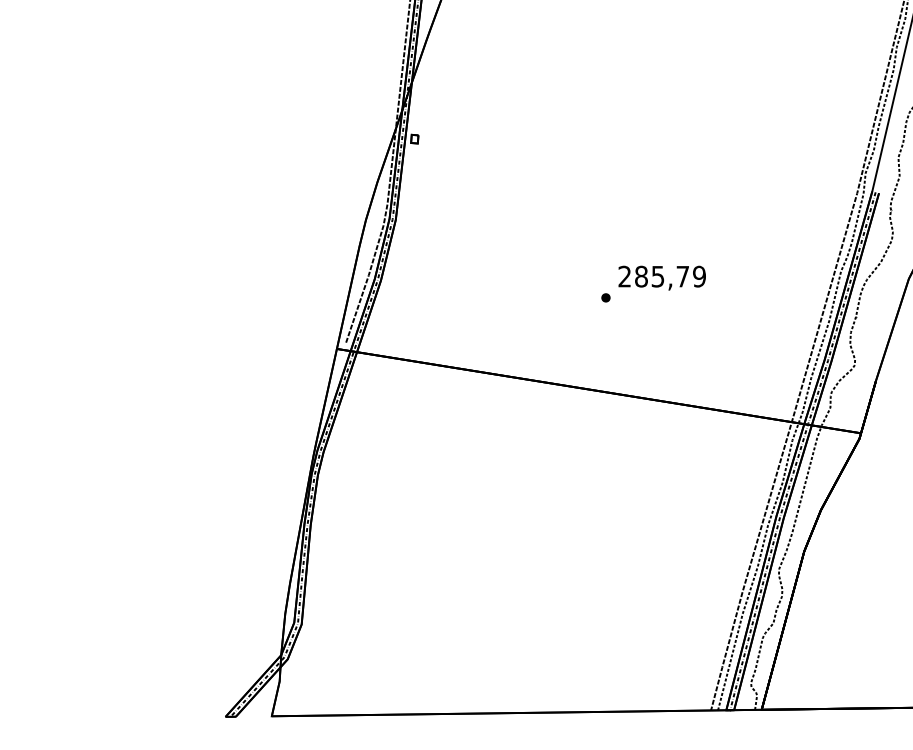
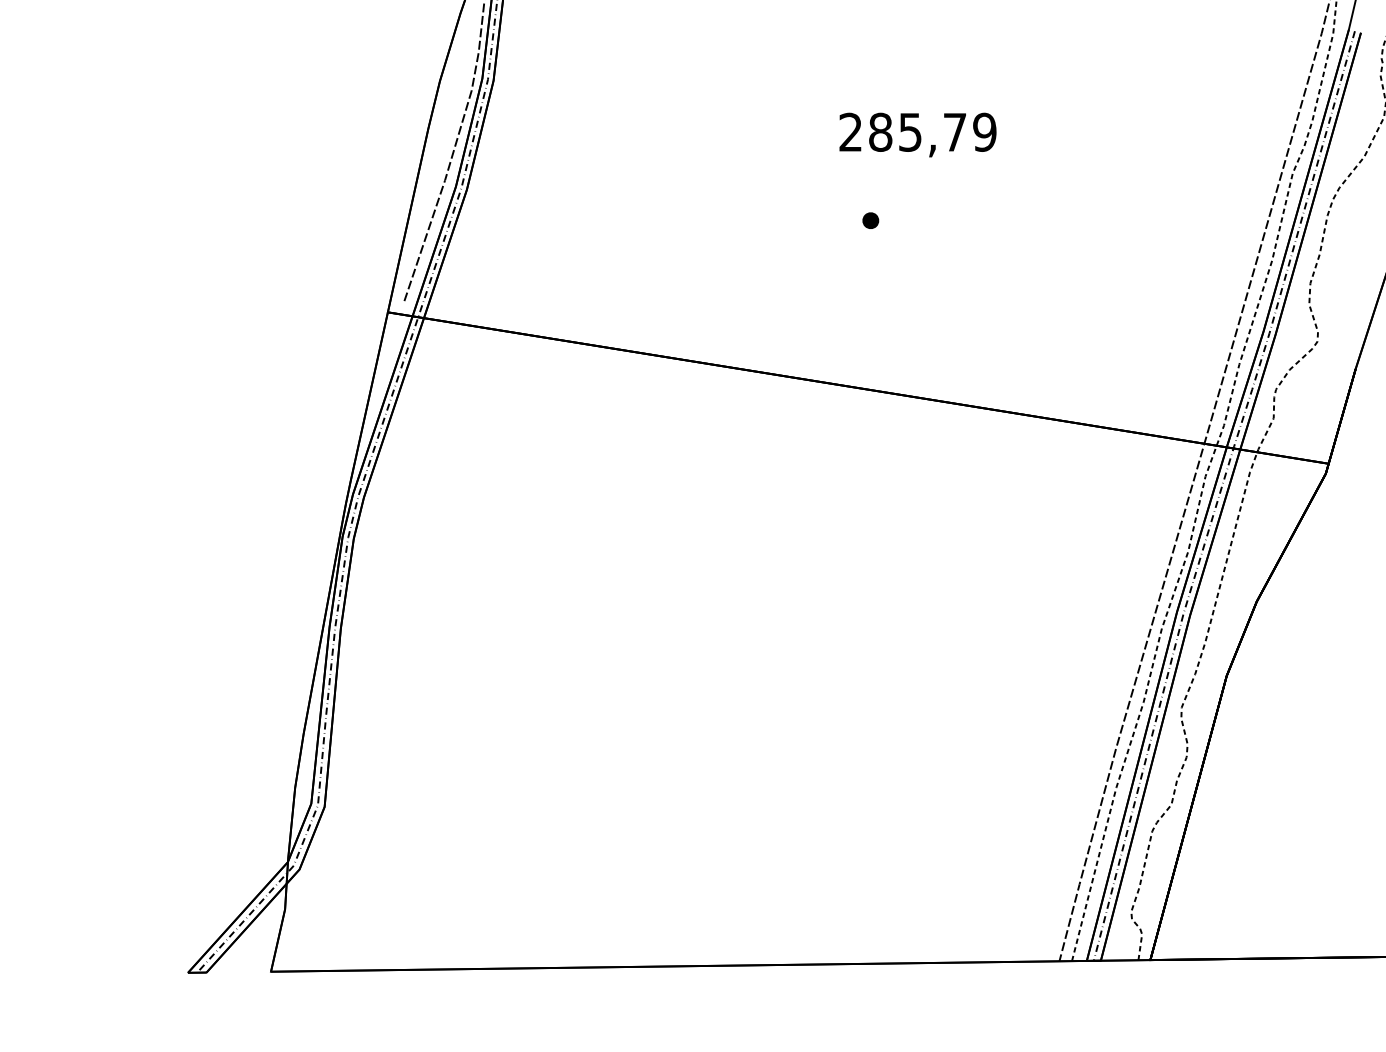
text: (661, 277) -> (916, 133), moved

